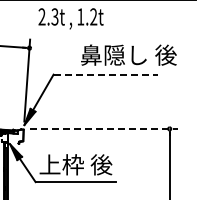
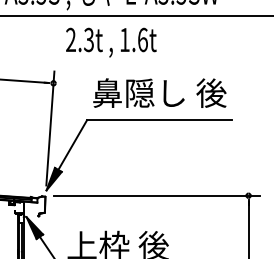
text: (93, 16) -> (142, 39), 1.2t -> 1.6t
text: (128, 54) -> (159, 92), moved
line: (106, 74) -> (160, 120), dashed -> solid
line: (104, 128) -> (157, 195), dashed -> solid

